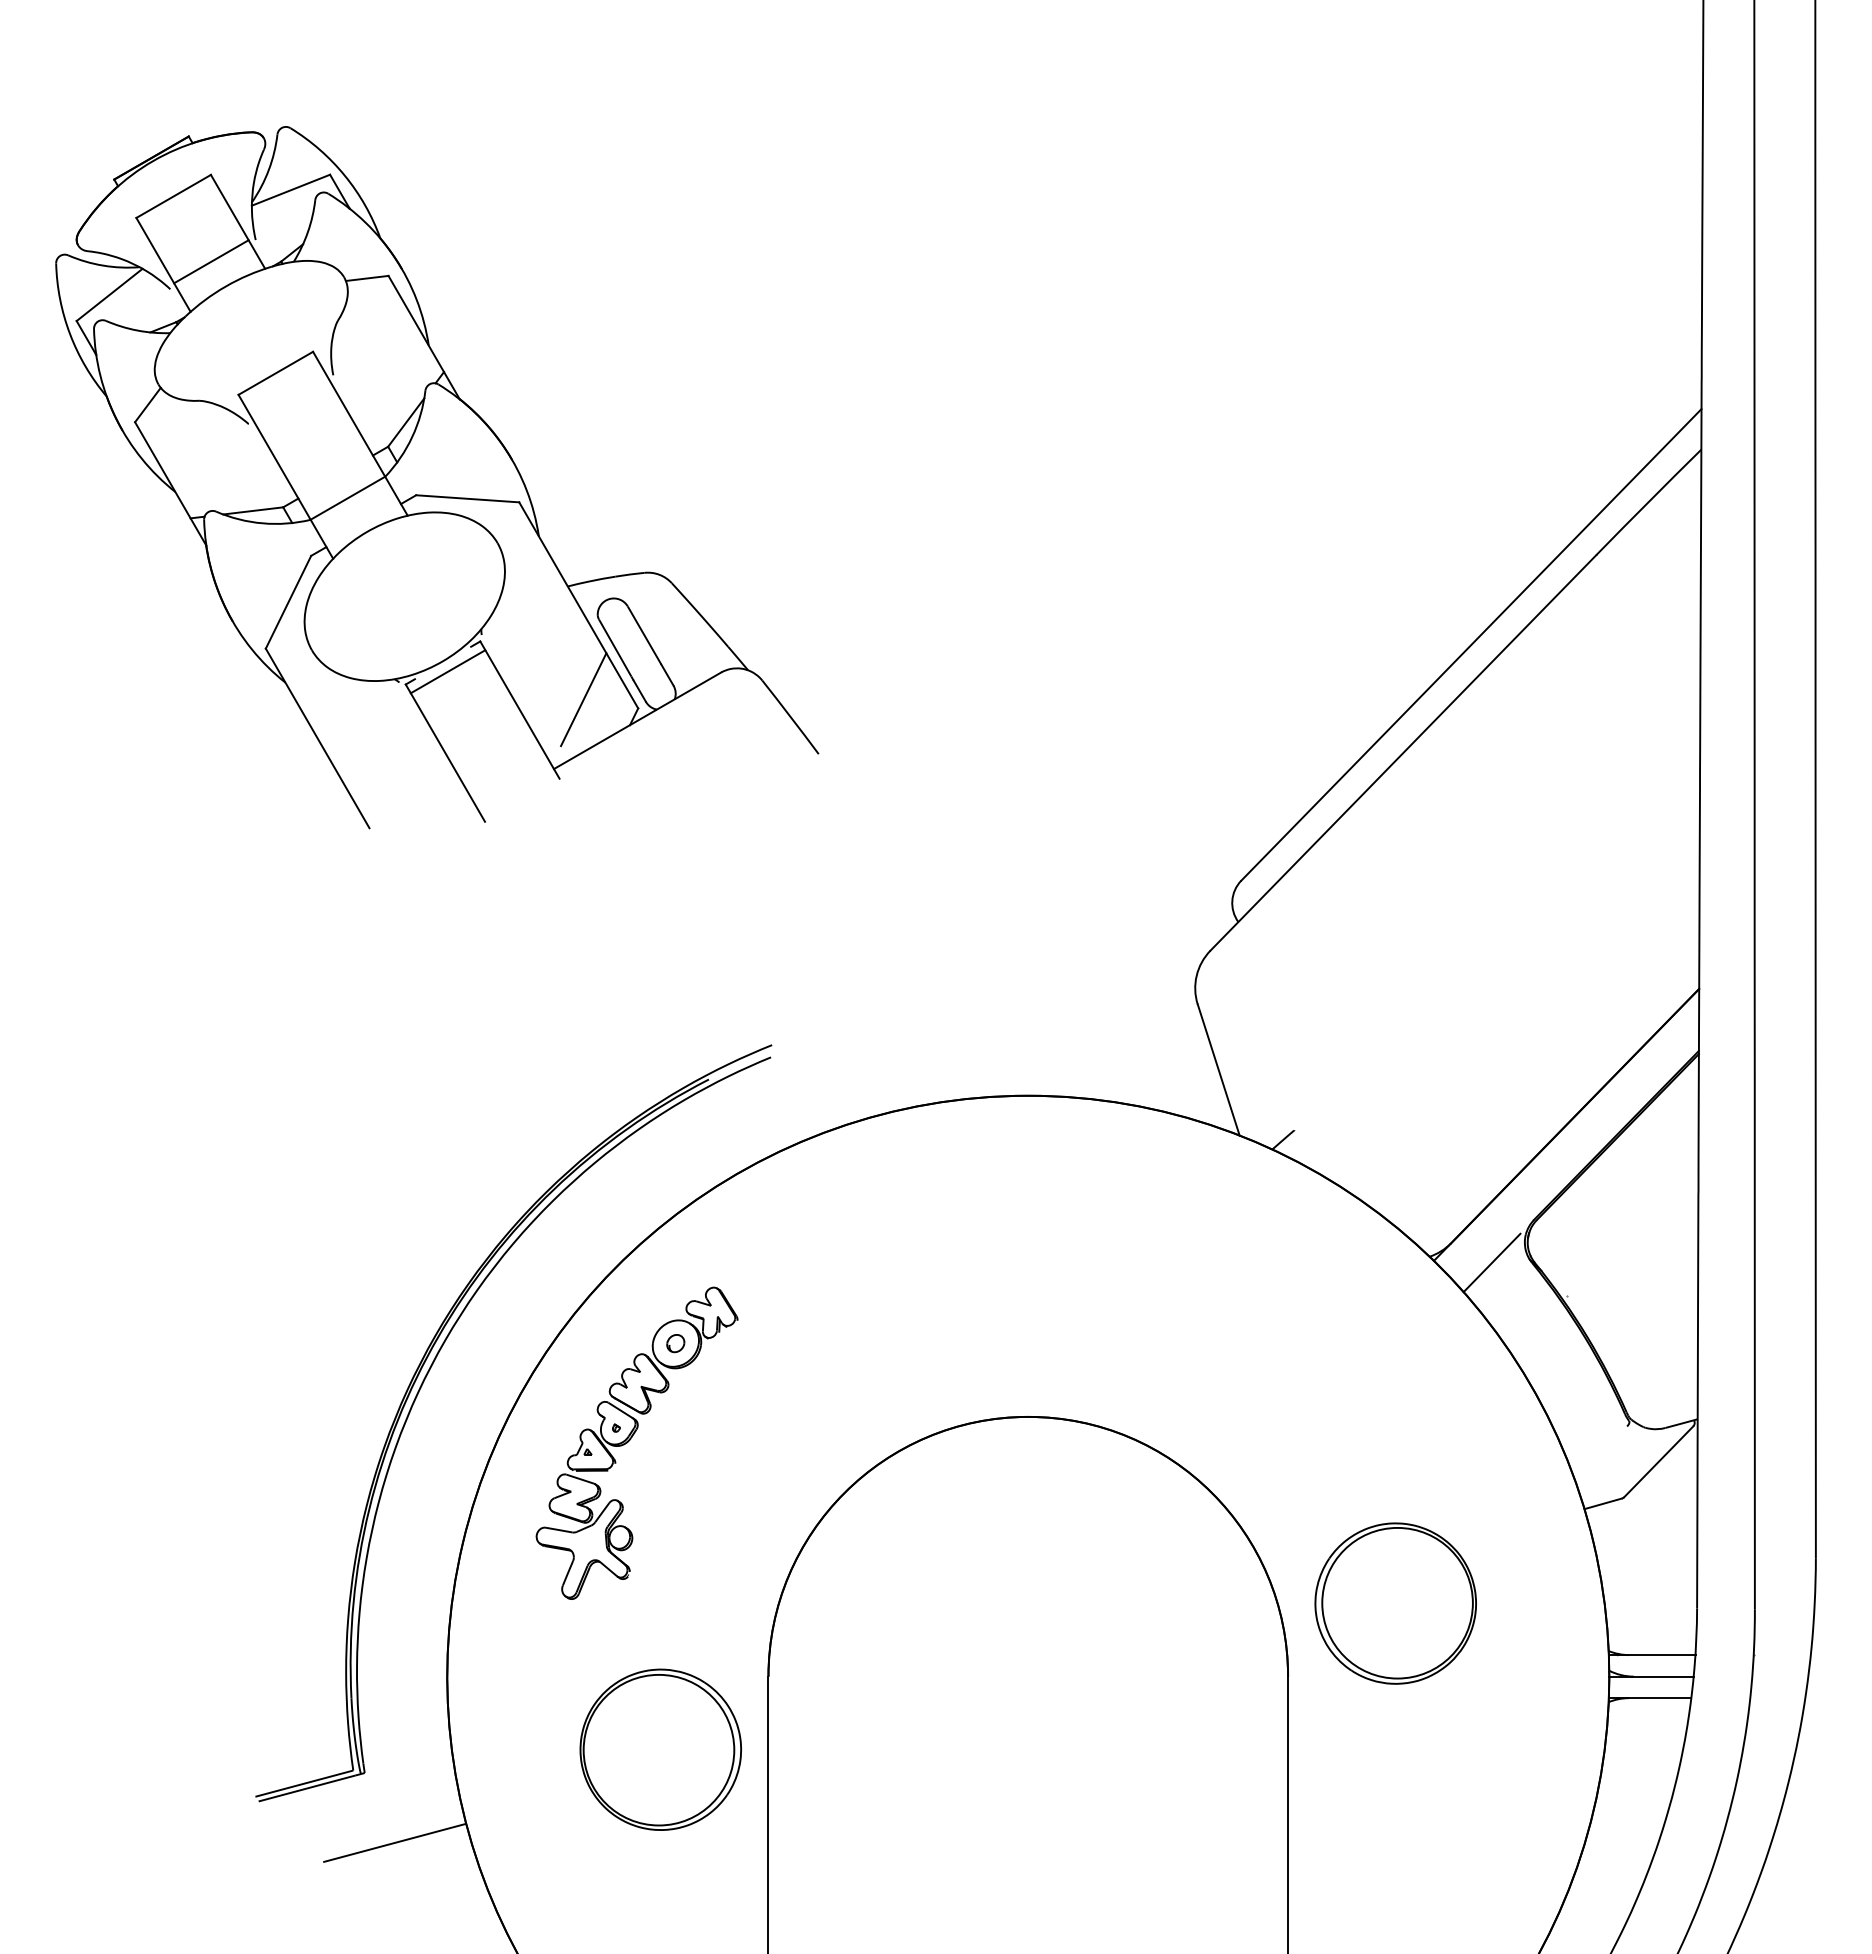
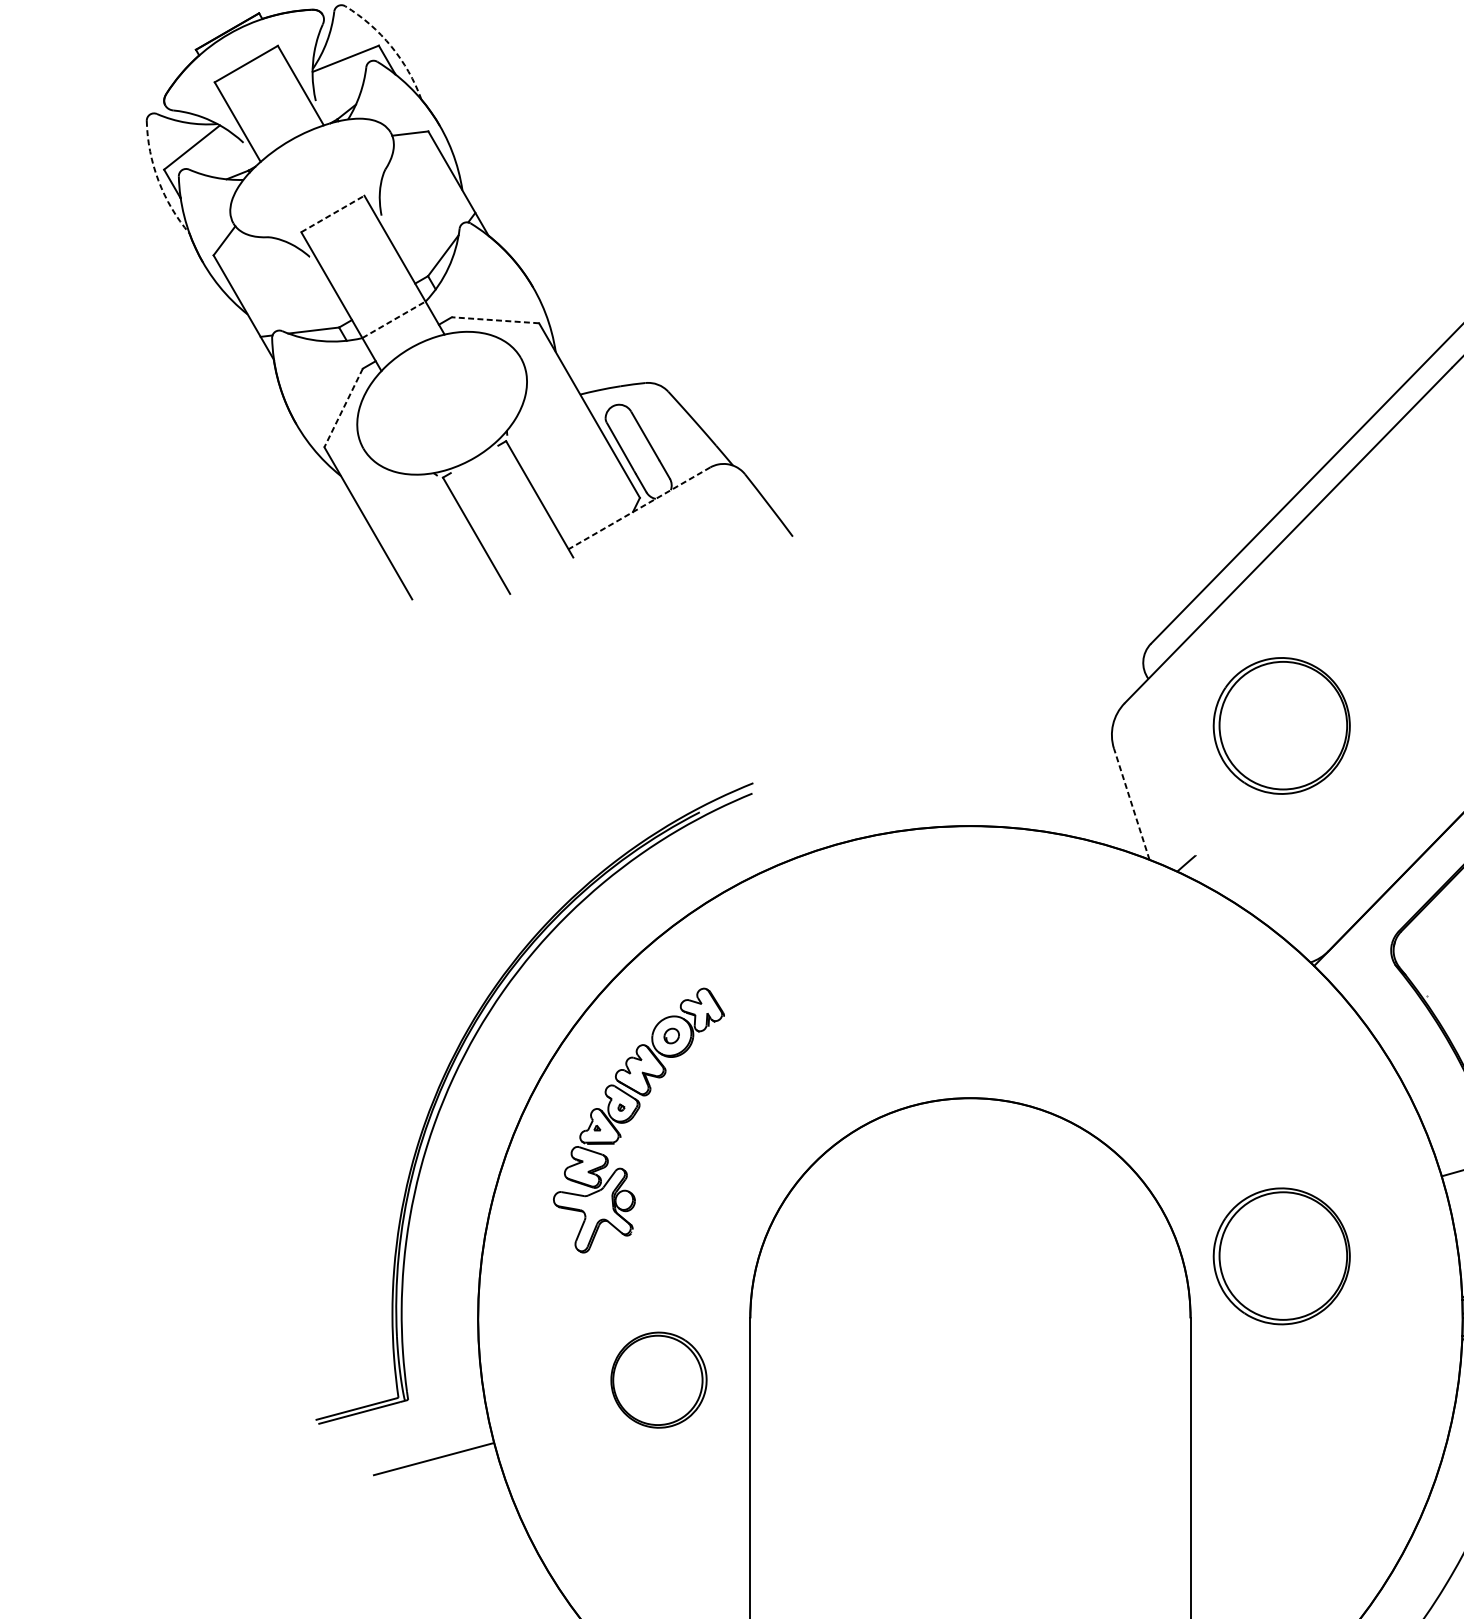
arc: (344, 175) -> (391, 46), solid -> dashed
line: (211, 261) -> (278, 119), removed
arc: (70, 334) -> (158, 181), solid -> dashed
line: (276, 373) -> (333, 214), solid -> dashed
line: (348, 497) -> (394, 319), solid -> dashed
line: (467, 498) -> (495, 320), solid -> dashed
line: (288, 602) -> (343, 408), solid -> dashed
line: (447, 671) -> (478, 466), removed
line: (583, 699) -> (593, 490), removed
line: (637, 720) -> (639, 508), solid -> dashed
part: (1395, 977) -> (1281, 725), added
line: (1218, 1070) -> (1131, 804), solid -> dashed
line: (1491, 1262) -> (1362, 967), removed
part: (660, 1749) -> (658, 1380), size x0.7

